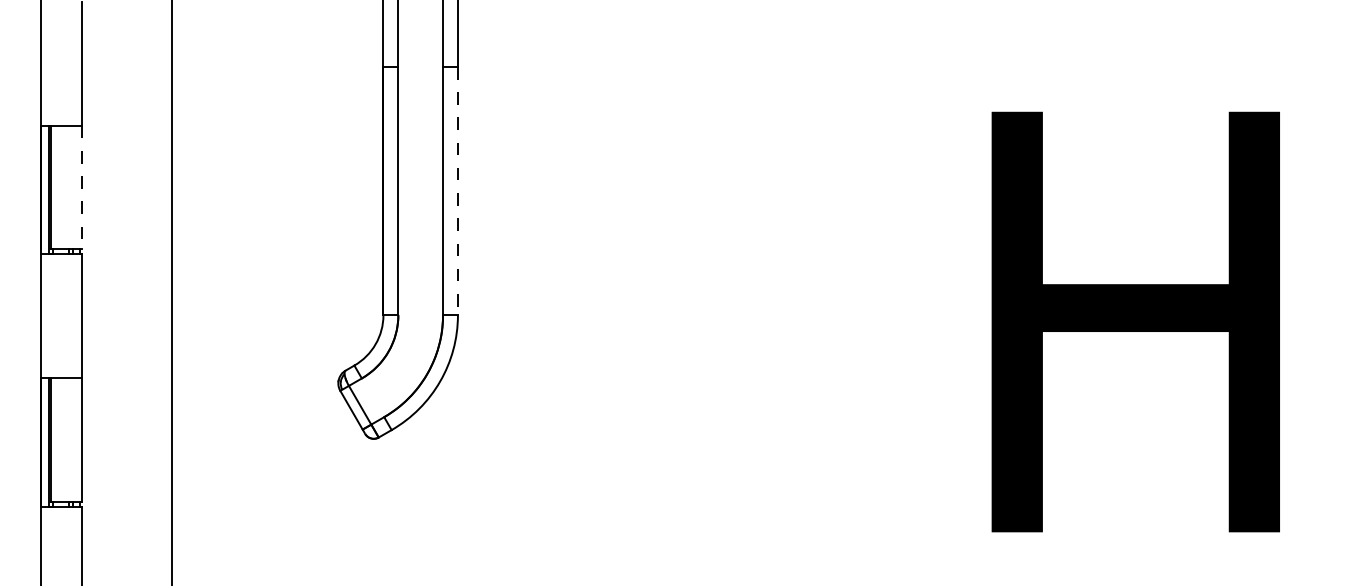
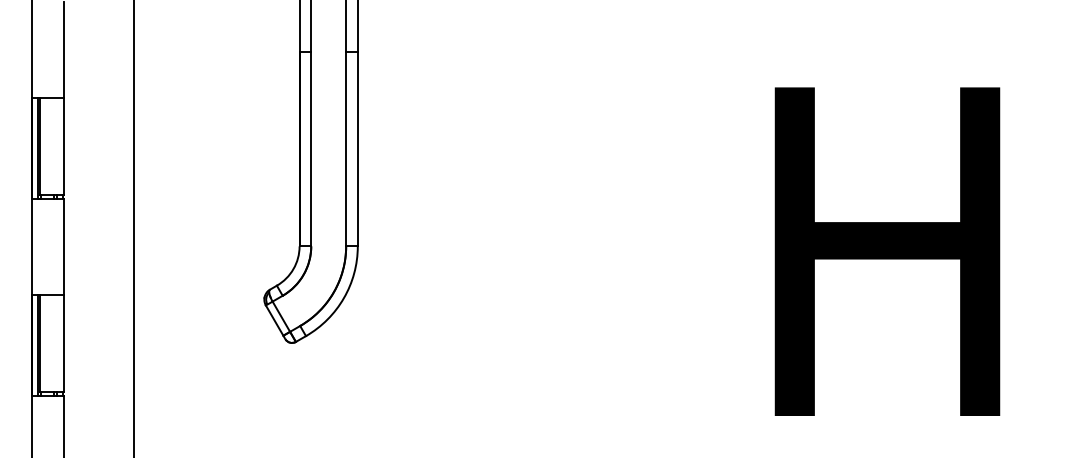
line: (82, 188) -> (64, 147), dashed -> solid
line: (457, 191) -> (357, 149), dashed -> solid

